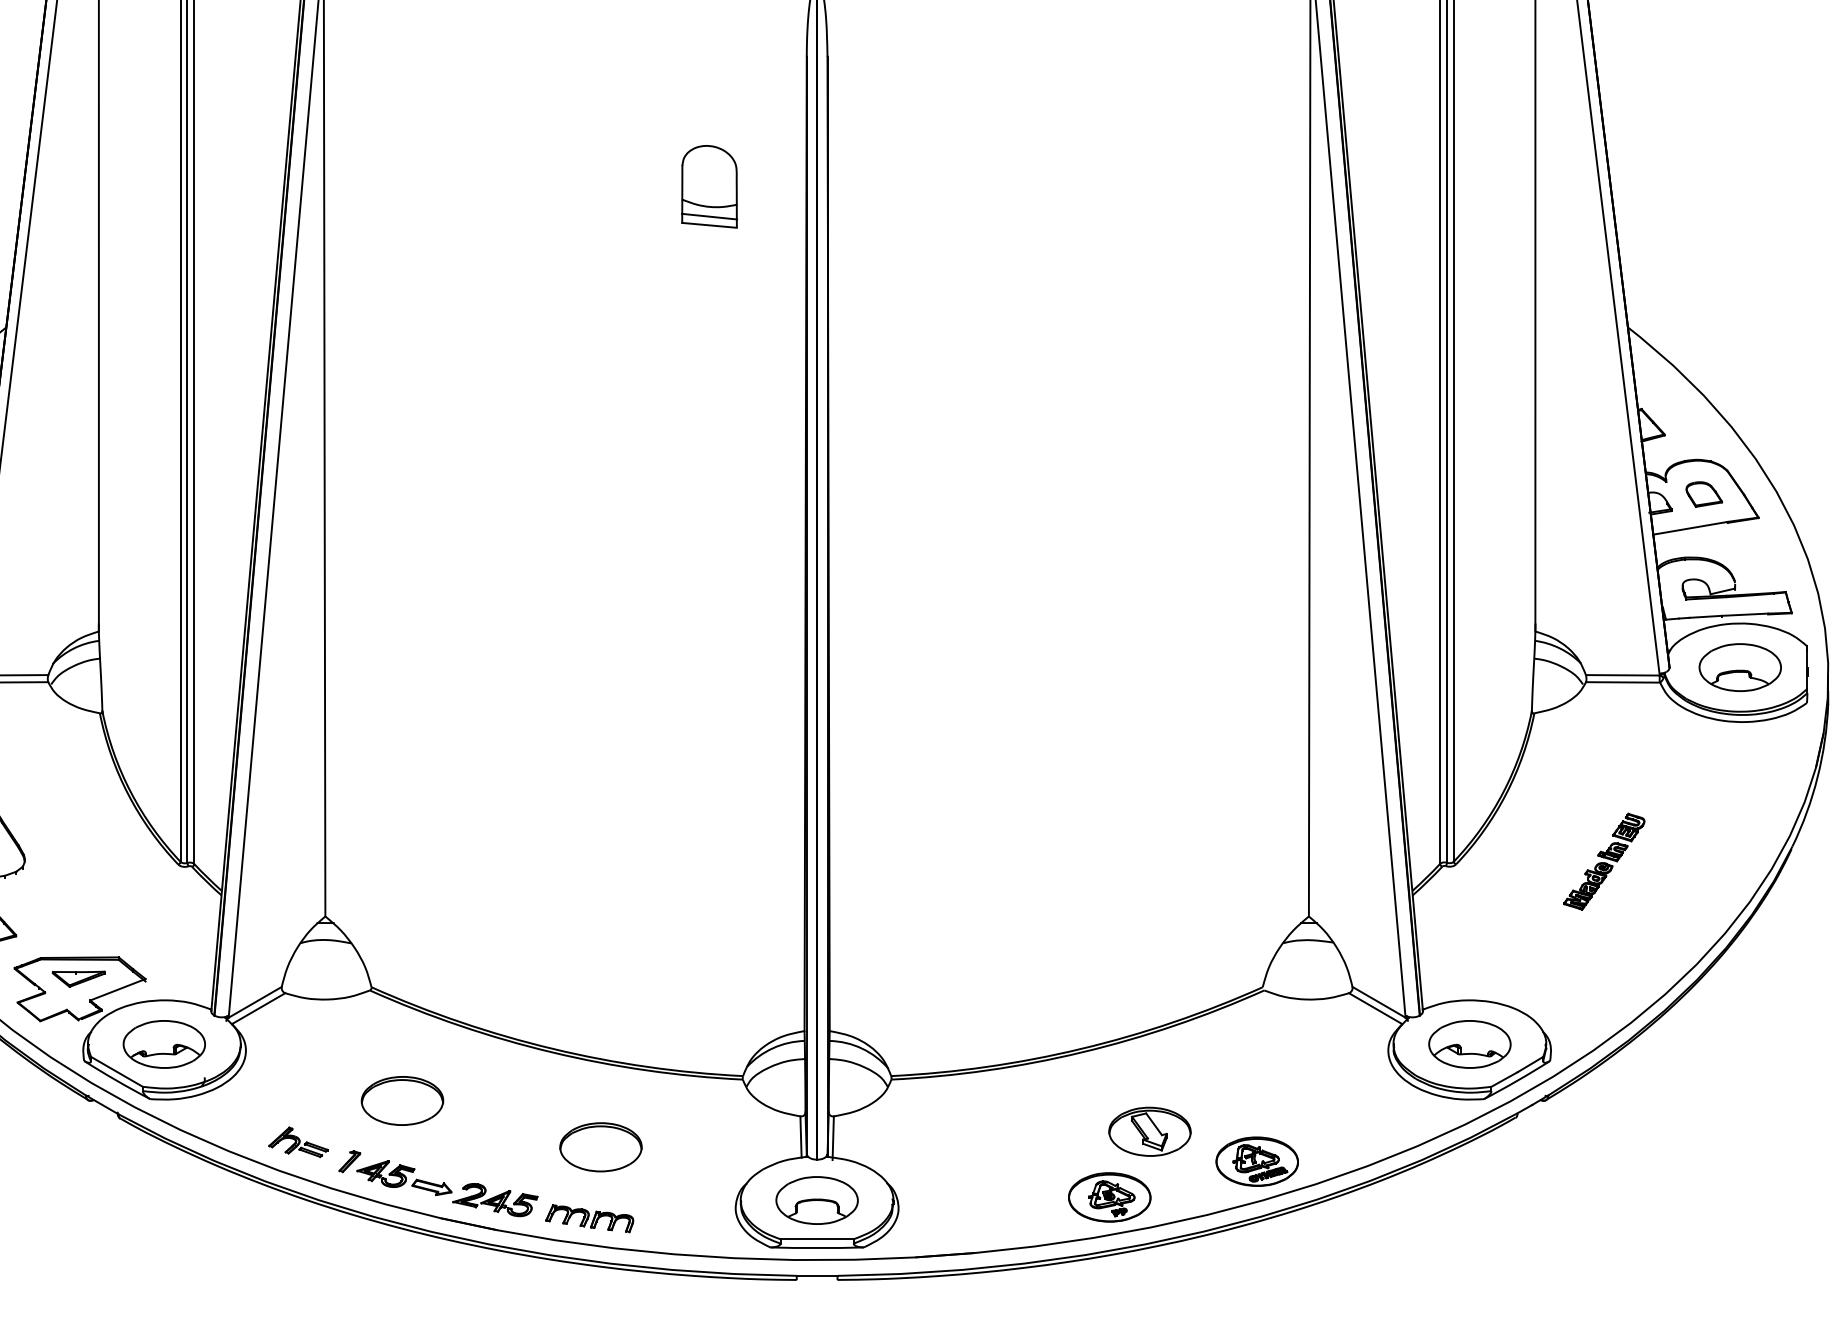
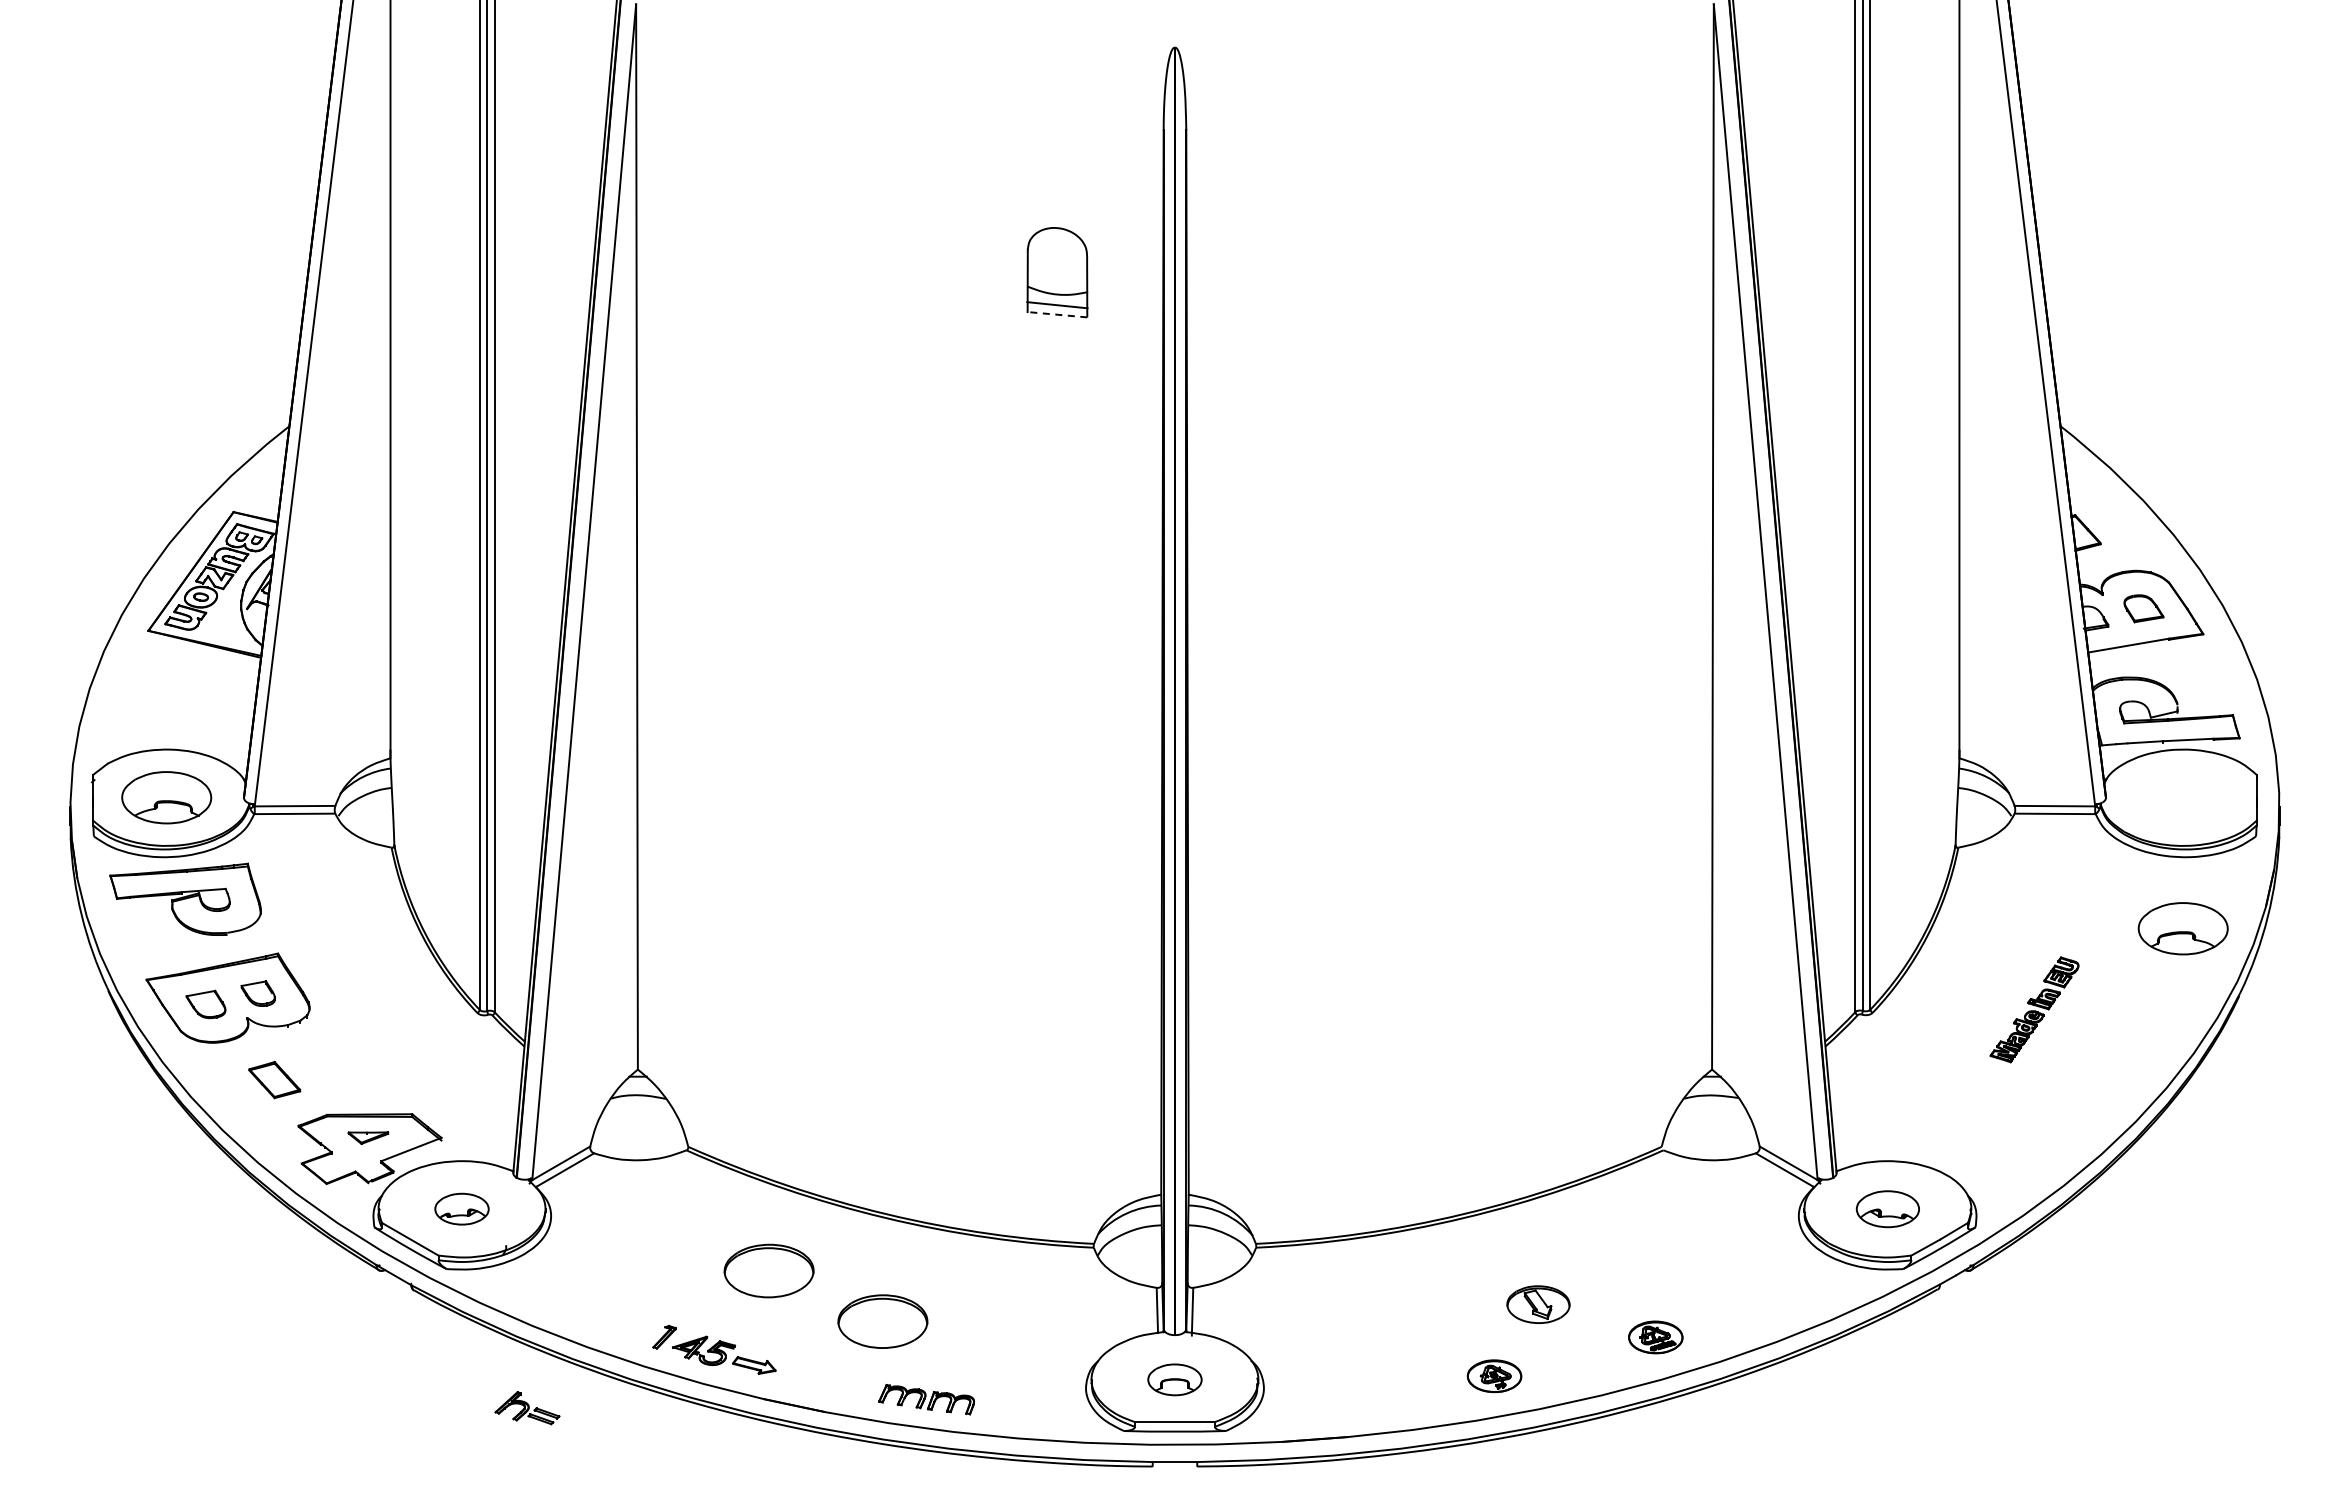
line: (709, 225) -> (1057, 314), solid -> dashed
part: (1739, 667) -> (2182, 928), moved
part: (78, 978) -> (368, 1137), size x0.7
part: (163, 1043) -> (461, 1208), size x0.6
part: (1469, 1043) -> (1887, 1208), size x0.7
part: (401, 1100) -> (768, 1270), moved
part: (1149, 1131) -> (1538, 1304), size x0.7
part: (298, 1142) -> (527, 1408), moved
part: (600, 1147) -> (882, 1321), moved
part: (1257, 1161) -> (1655, 1337), size x0.6
part: (1109, 1196) -> (1494, 1375), size x0.6
part: (495, 1199) -> (823, 1378), removed
part: (816, 1200) -> (1174, 1379), size x0.6

